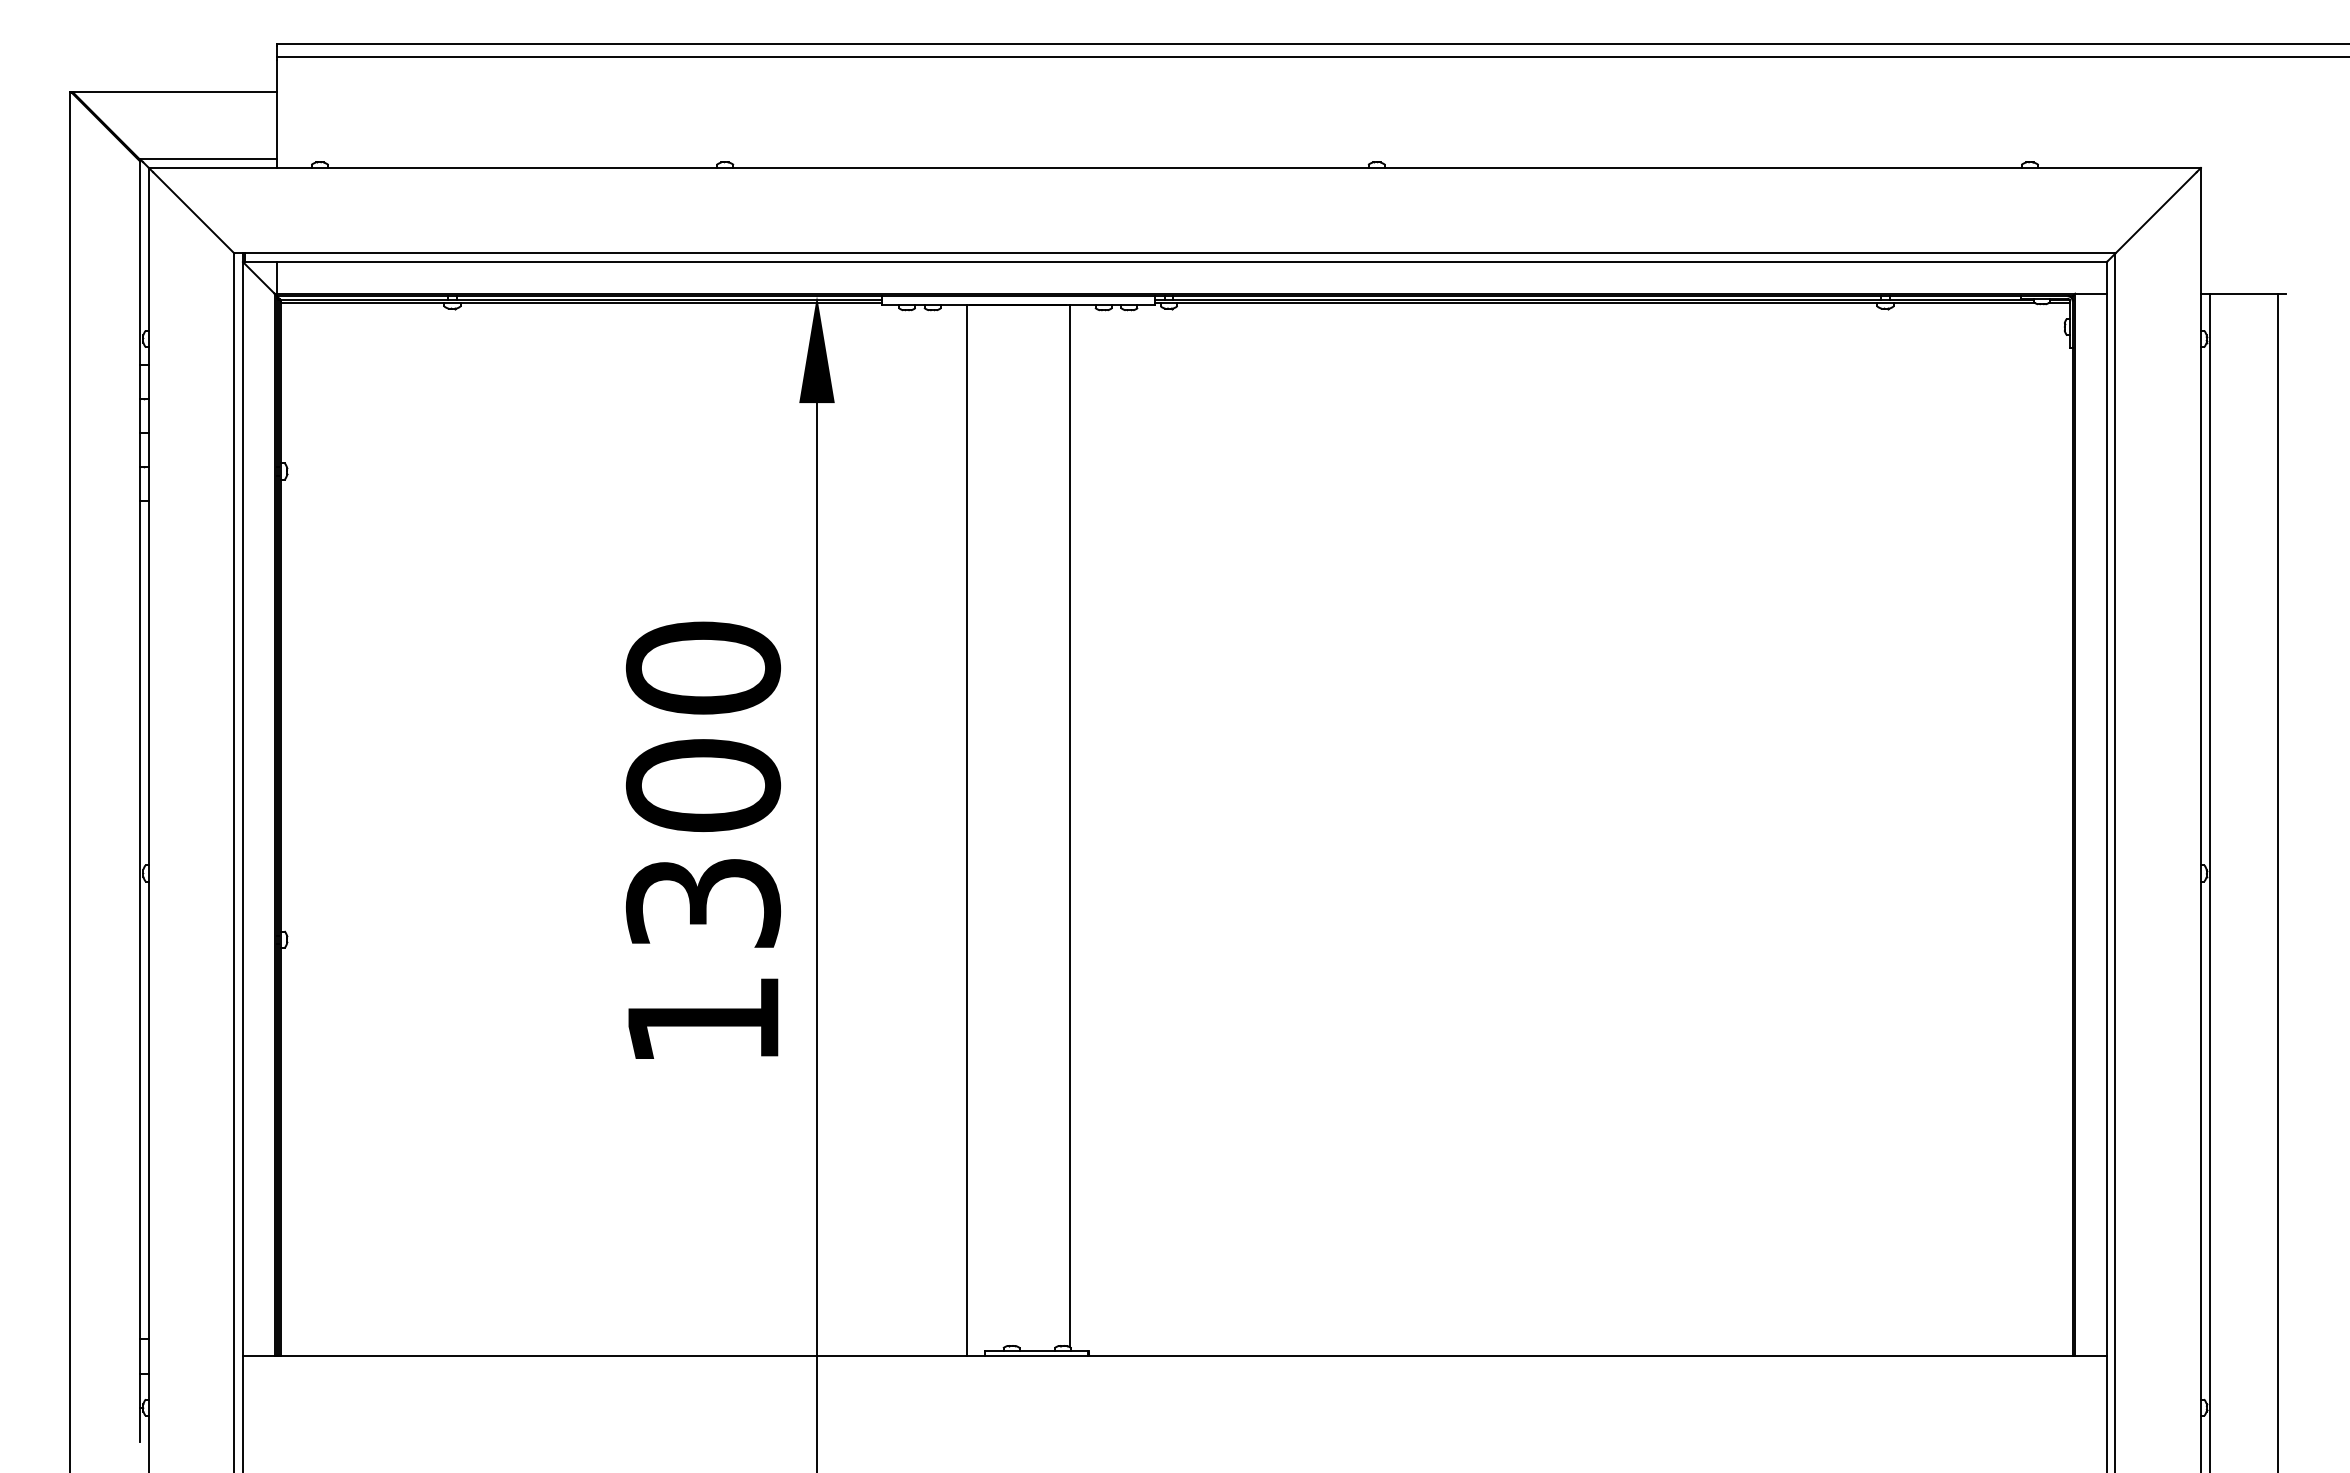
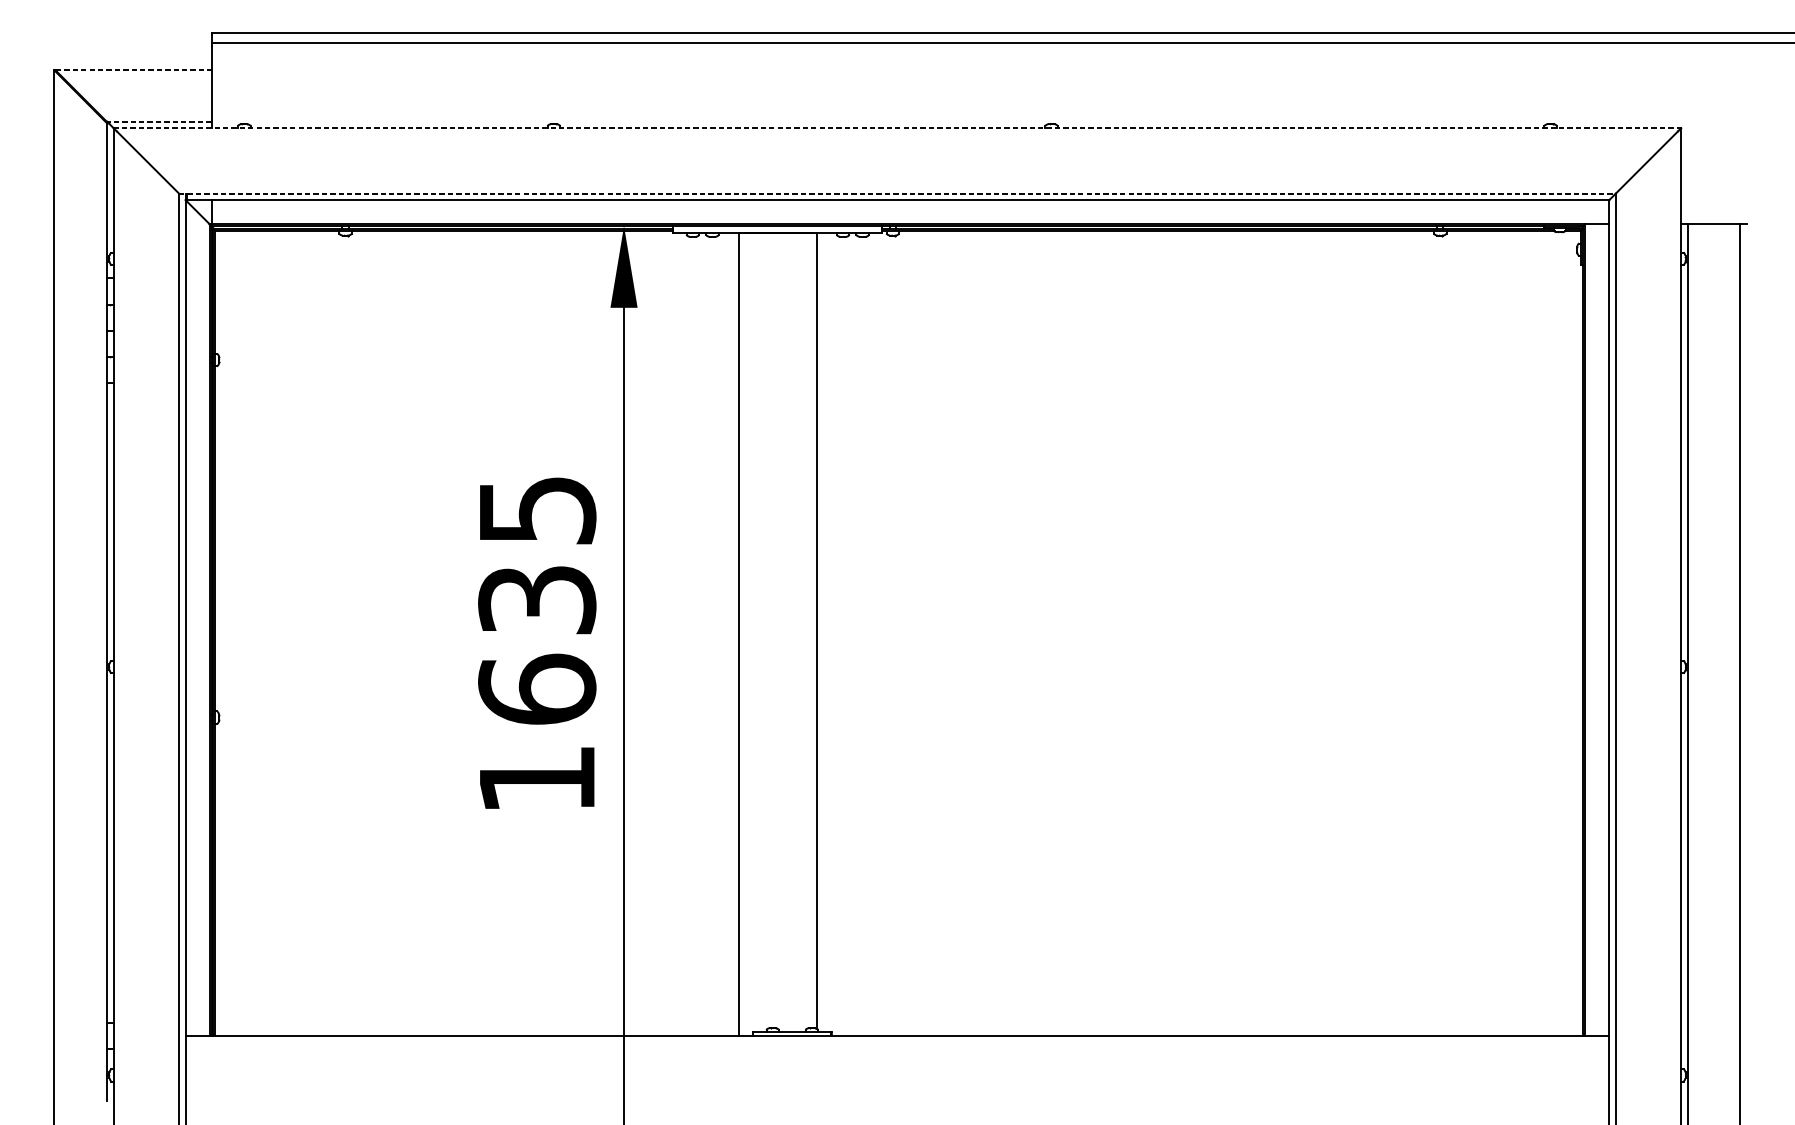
line: (175, 92) -> (133, 70), solid -> dashed
line: (208, 159) -> (159, 121), solid -> dashed
line: (1175, 167) -> (897, 127), solid -> dashed
line: (1174, 253) -> (897, 193), solid -> dashed
text: (703, 784) -> (537, 599), 1300 -> 1635

